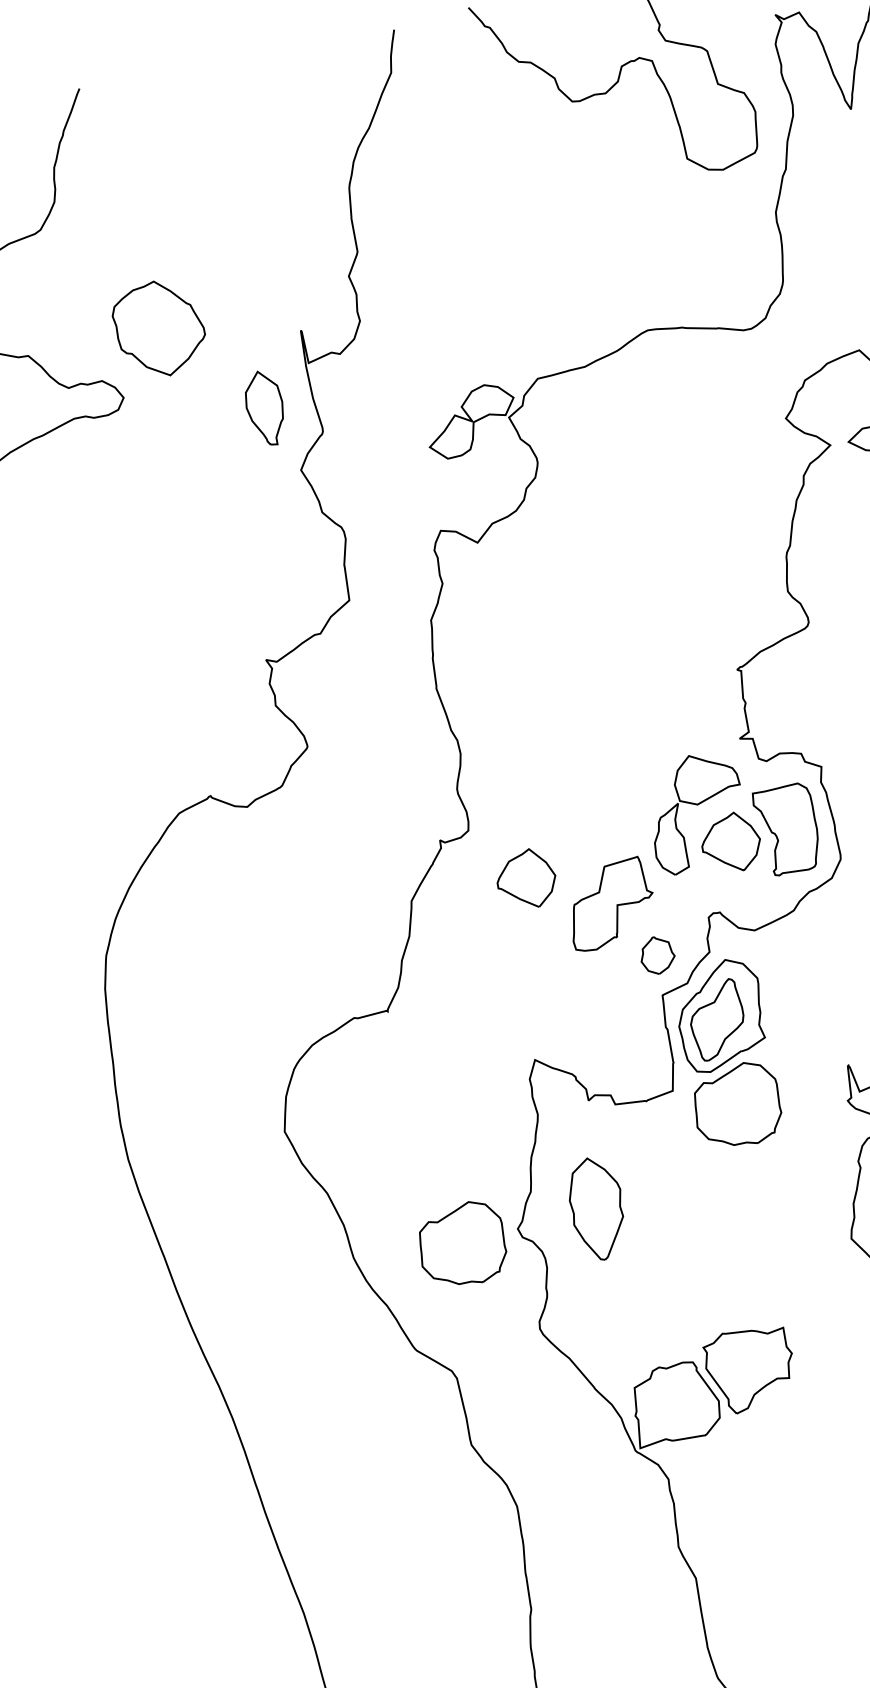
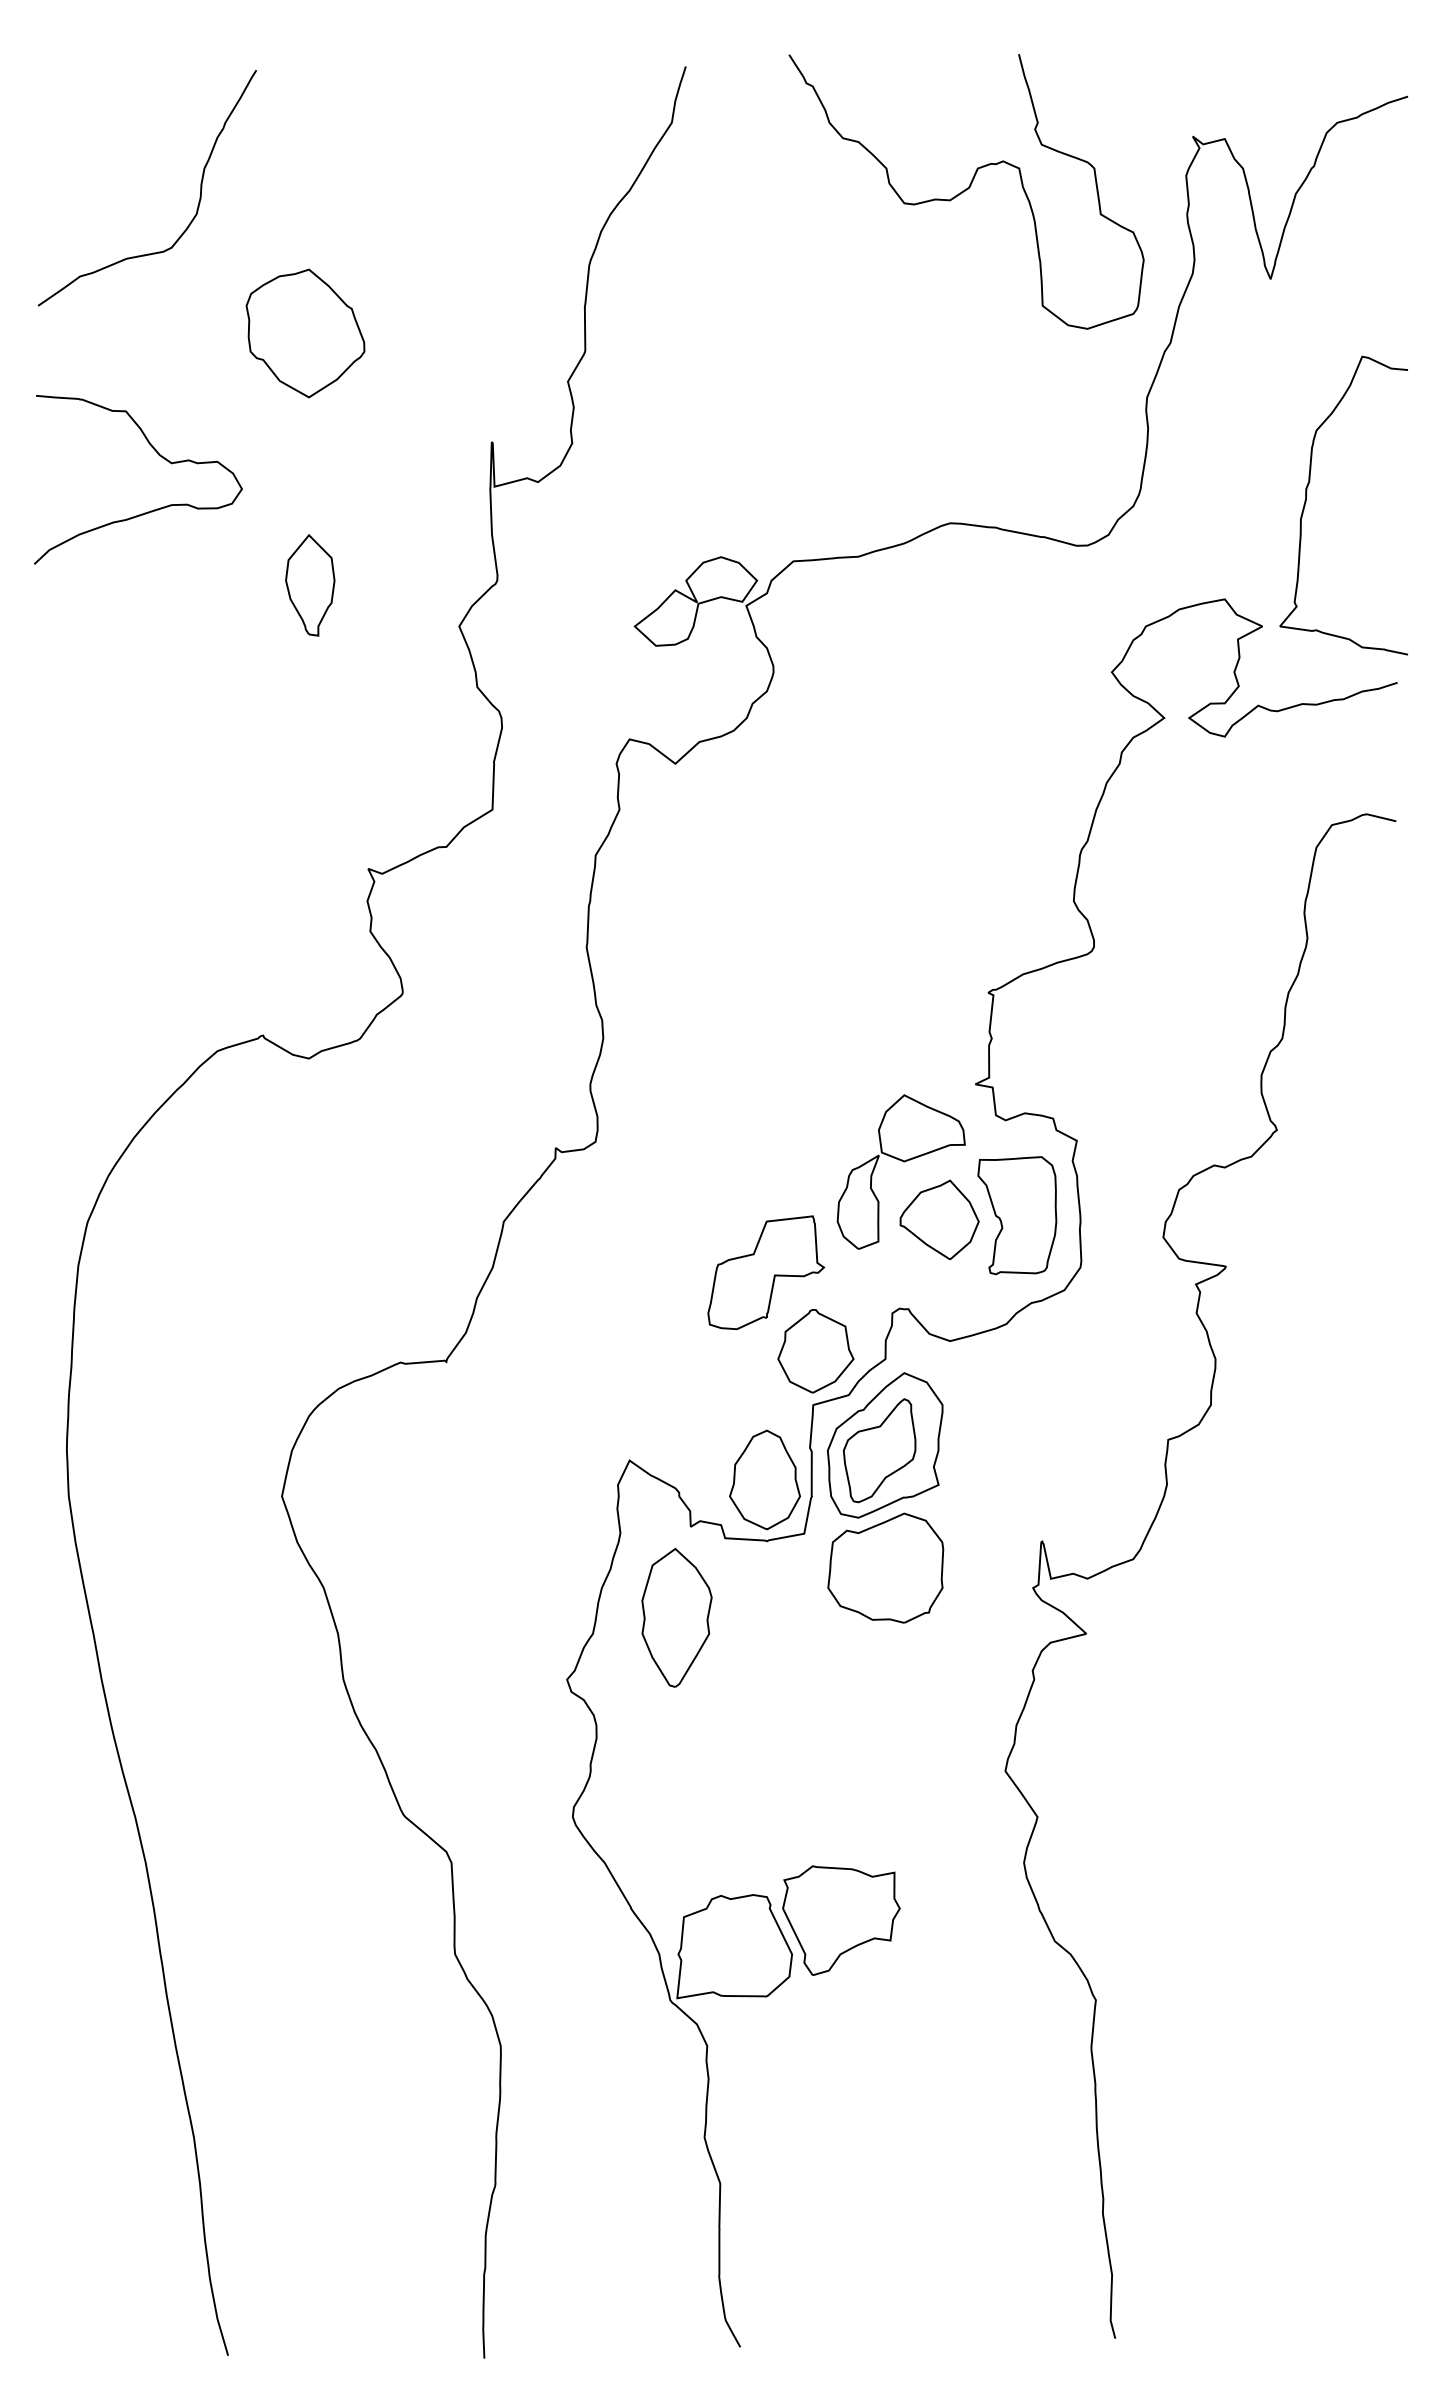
part: (159, 328) -> (305, 333), moved
part: (265, 408) -> (310, 585), moved
part: (526, 879) -> (660, 1219), removed
part: (657, 955) -> (815, 1351), size x1.67
part: (636, 1056) -> (764, 1479), added
part: (597, 1208) -> (676, 1617), moved
part: (461, 1244) -> (489, 1686), removed

